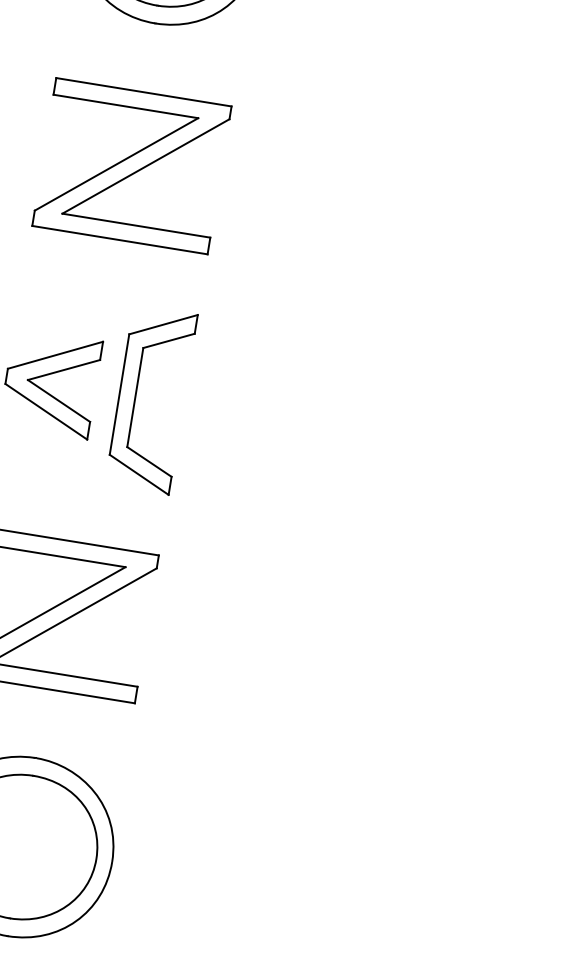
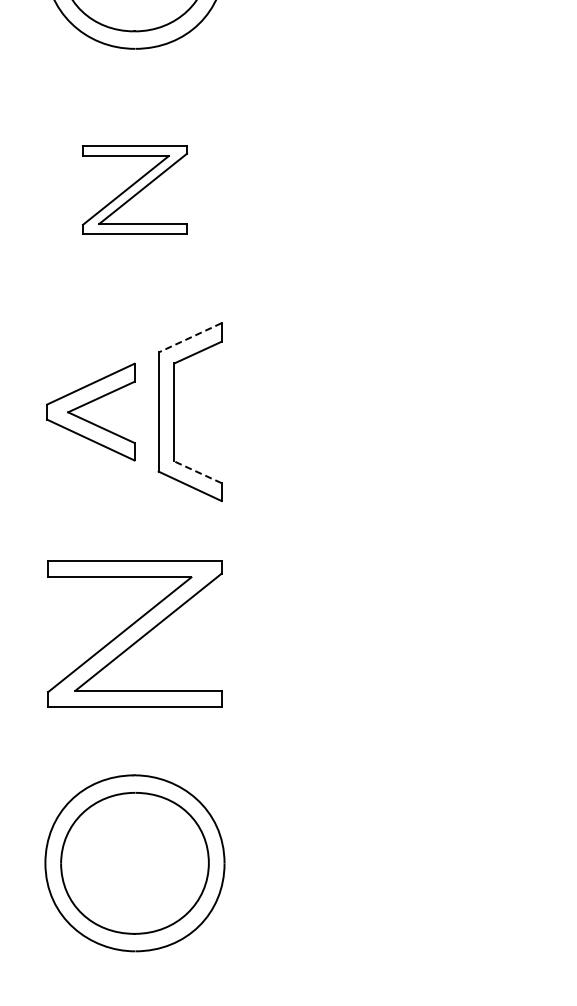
part: (131, 165) -> (134, 189), size x0.6
line: (163, 324) -> (190, 337), solid -> dashed
line: (148, 462) -> (197, 472), solid -> dashed

